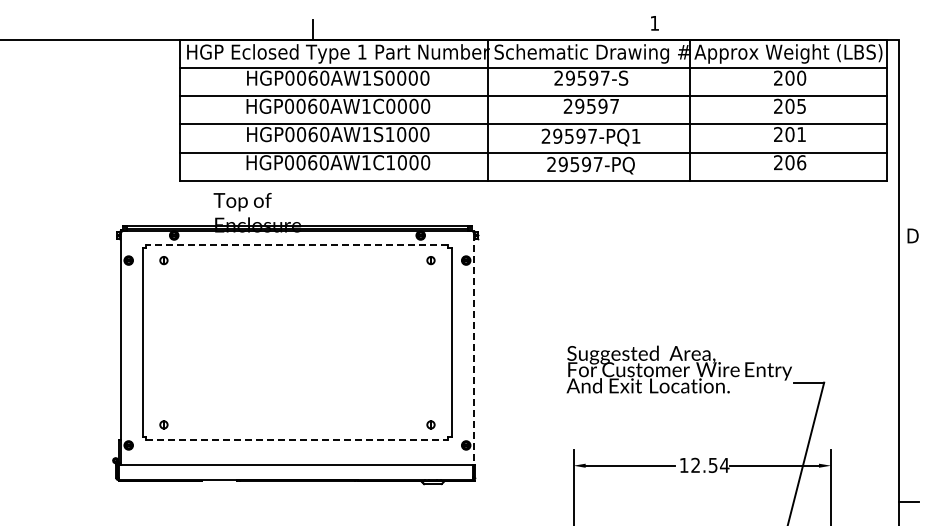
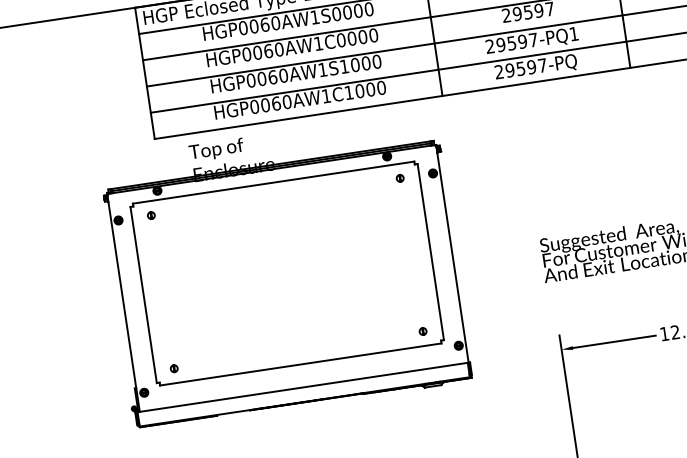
line: (297, 245) -> (273, 182), dashed -> solid
line: (473, 355) -> (453, 260), dashed -> solid
line: (297, 440) -> (300, 364), dashed -> solid

